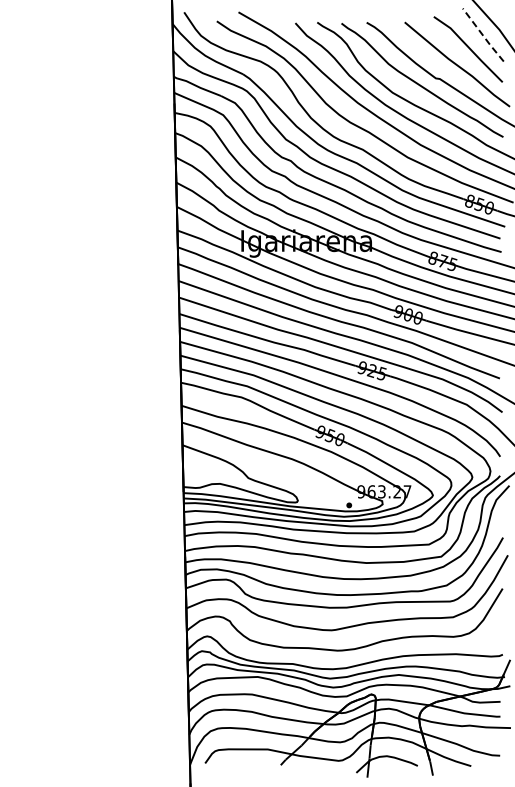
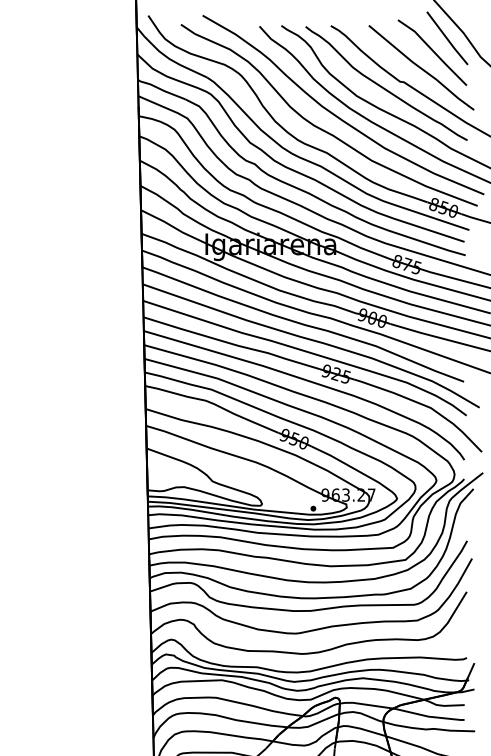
line: (483, 35) -> (447, 38), dashed -> solid

